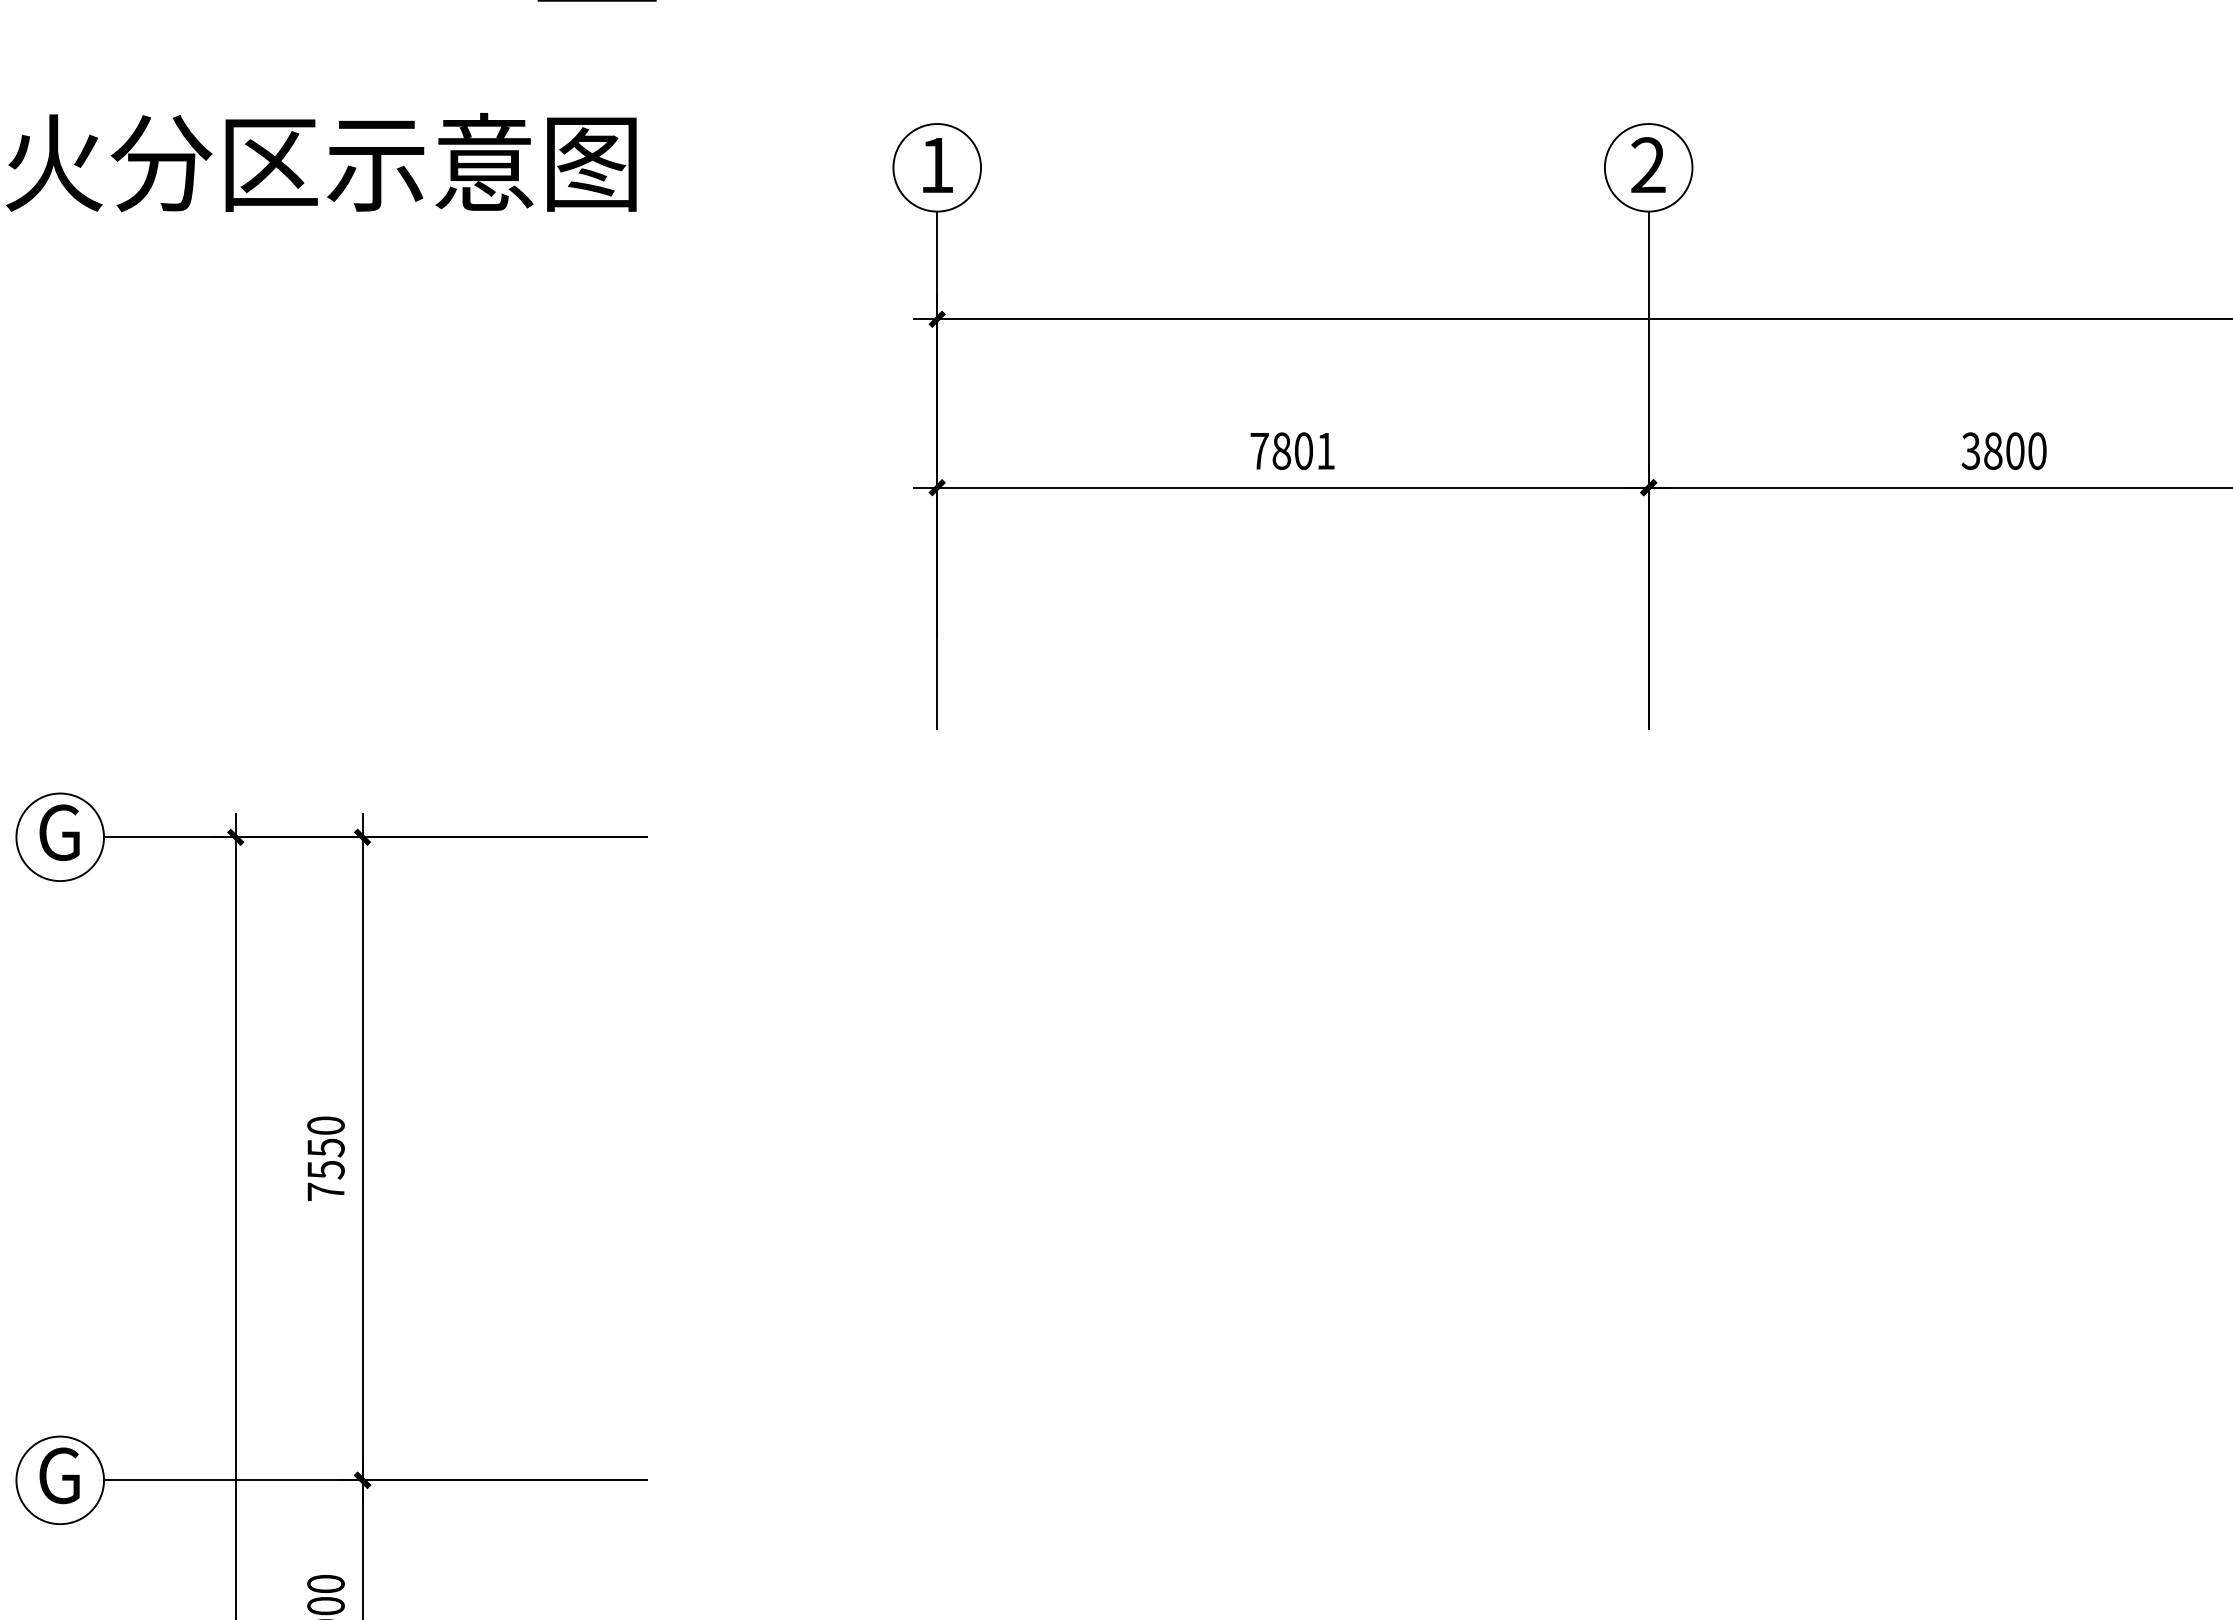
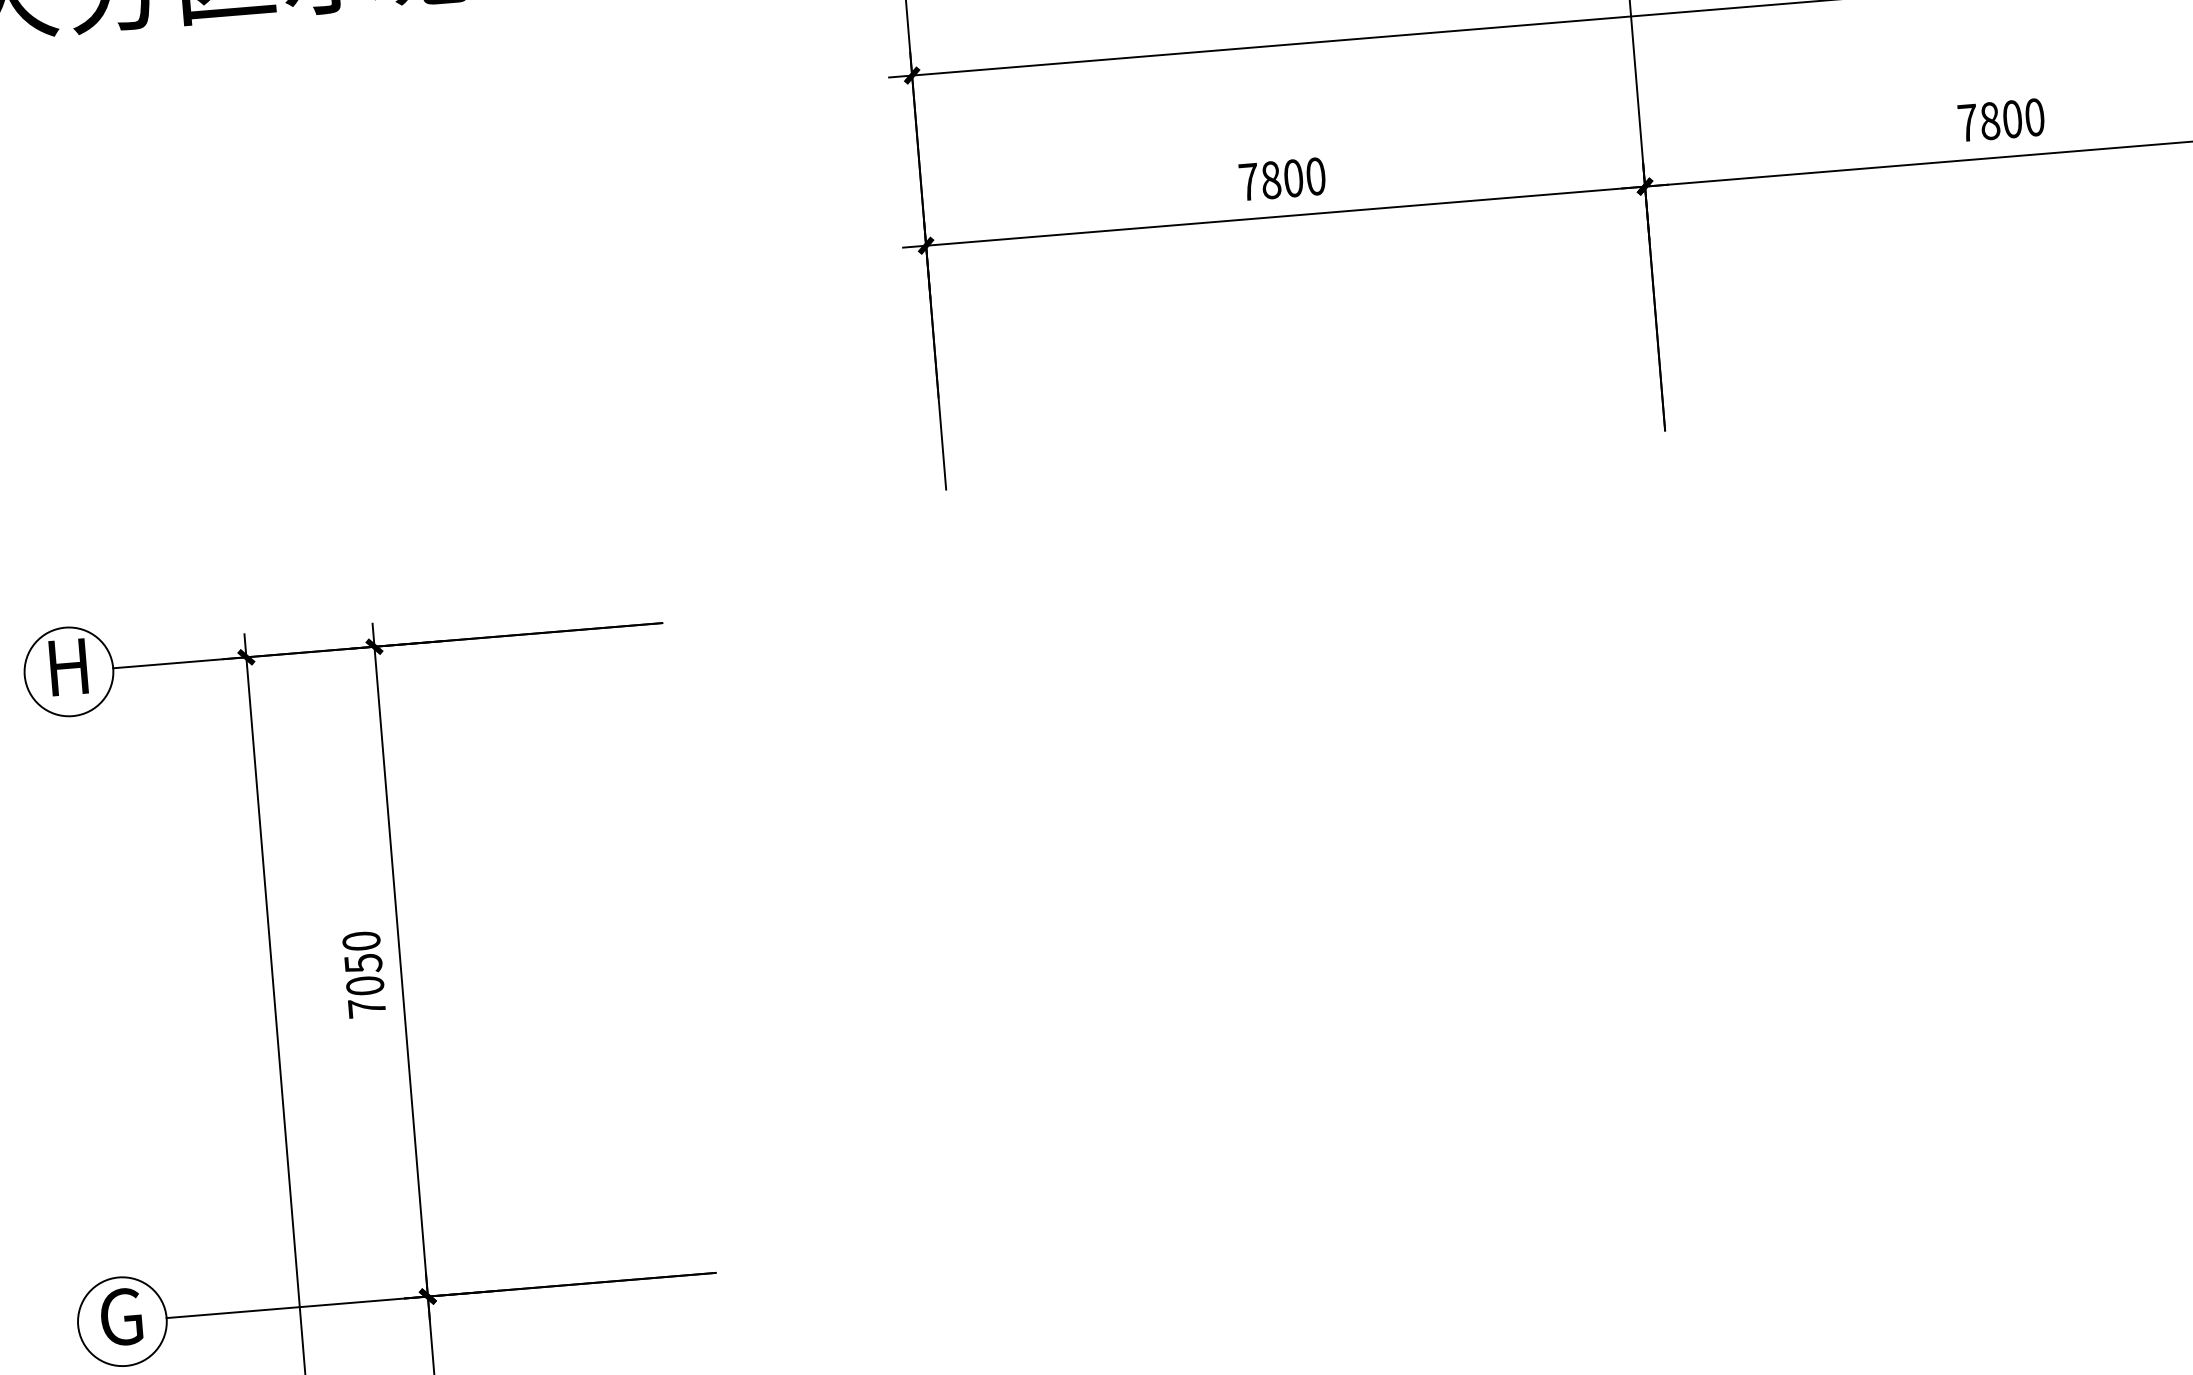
text: (1326, 450) -> (1316, 175), 7801 -> 7800
text: (1970, 450) -> (1967, 122), 3800 -> 7800
text: (59, 832) -> (67, 667), G -> H
text: (325, 1169) -> (364, 985), 7550 -> 7050

